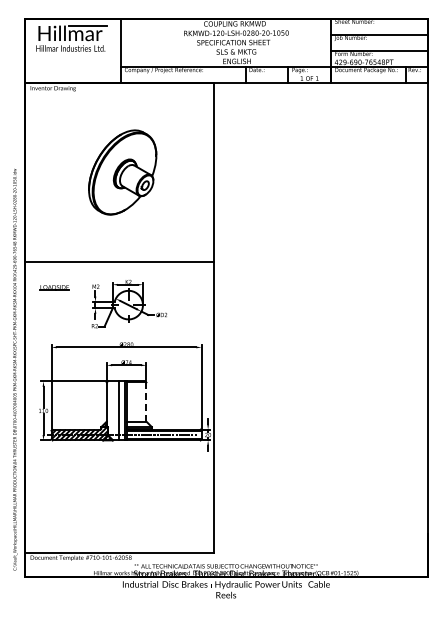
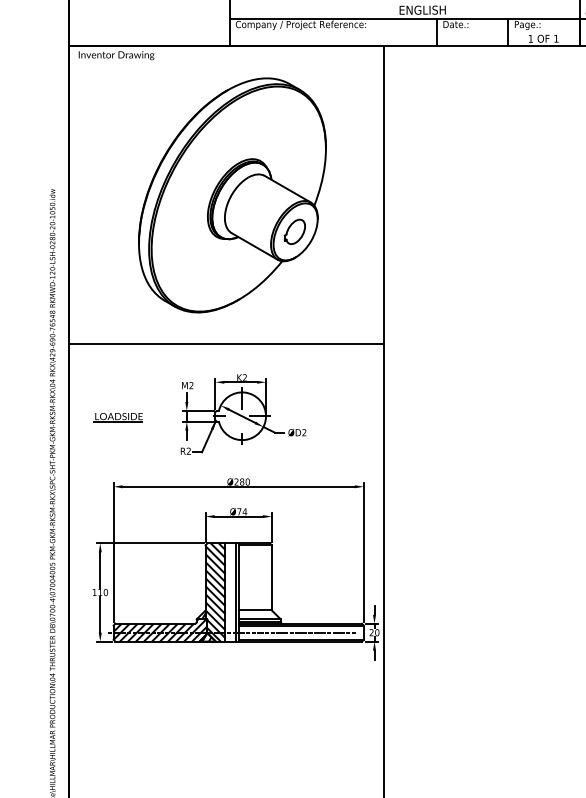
part: (122, 172) -> (231, 195), size x1.67
part: (54, 287) -> (118, 416), moved
line: (146, 402) -> (271, 578), dashed -> solid
hatch: (112, 410) -> (215, 591), added

